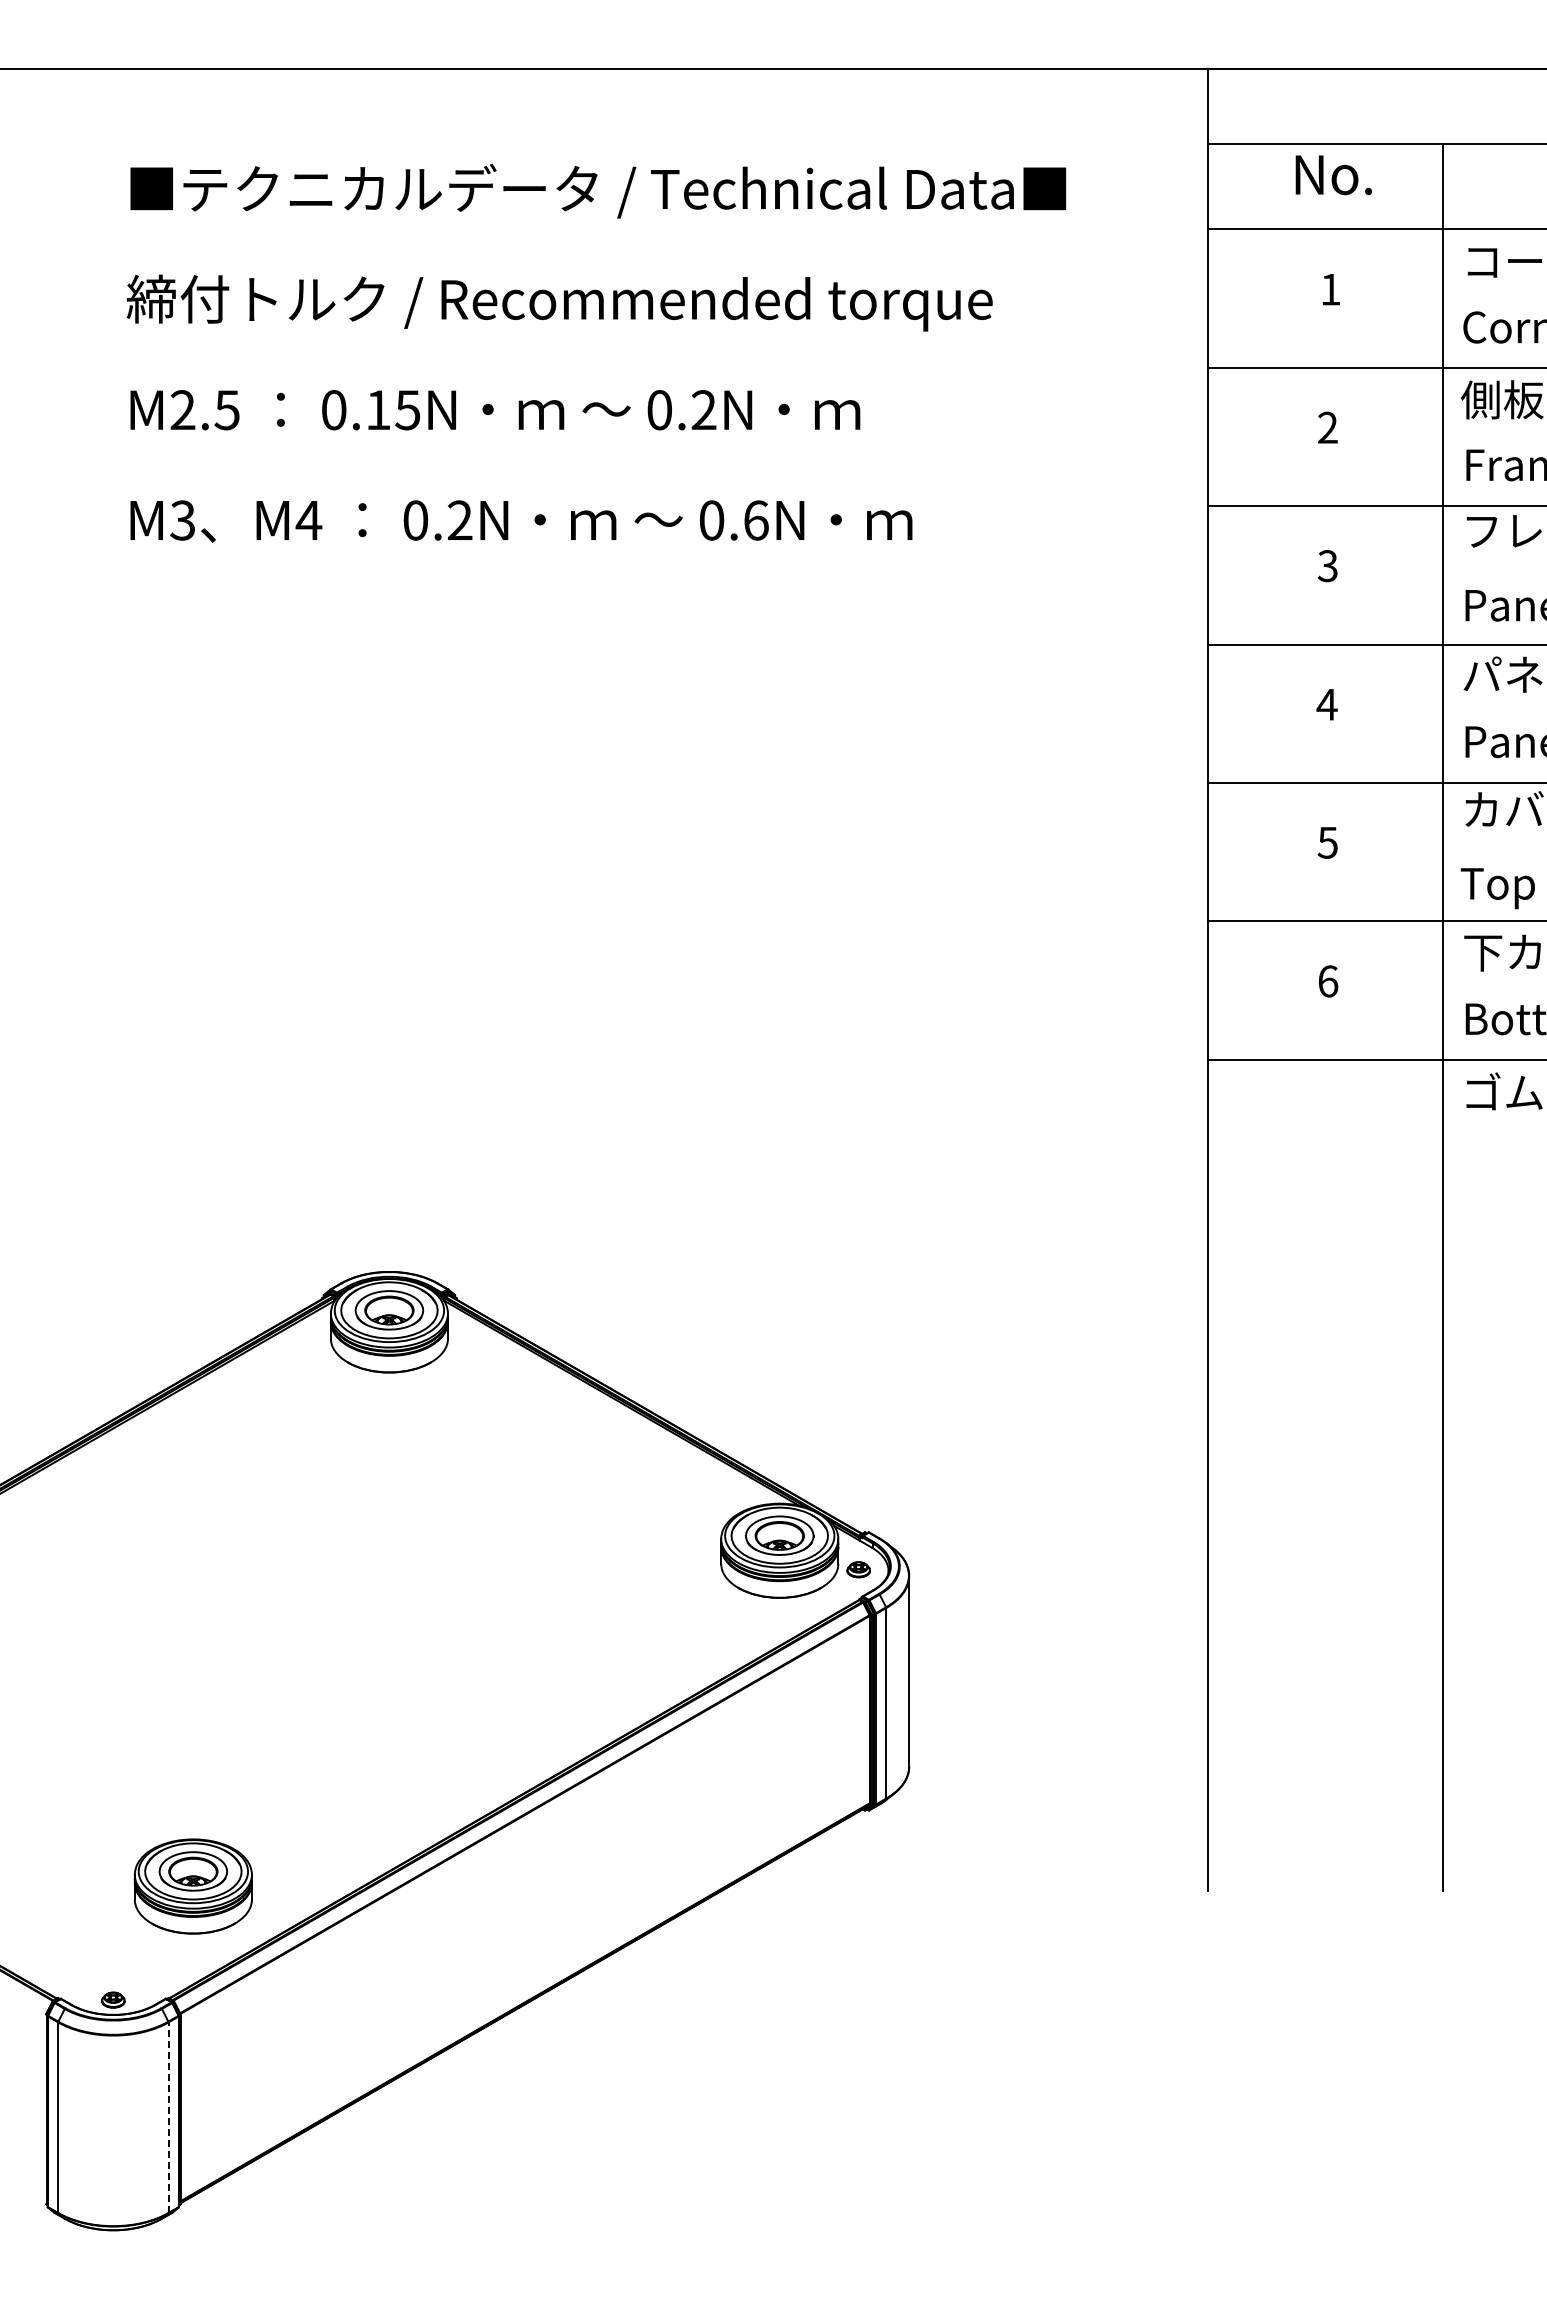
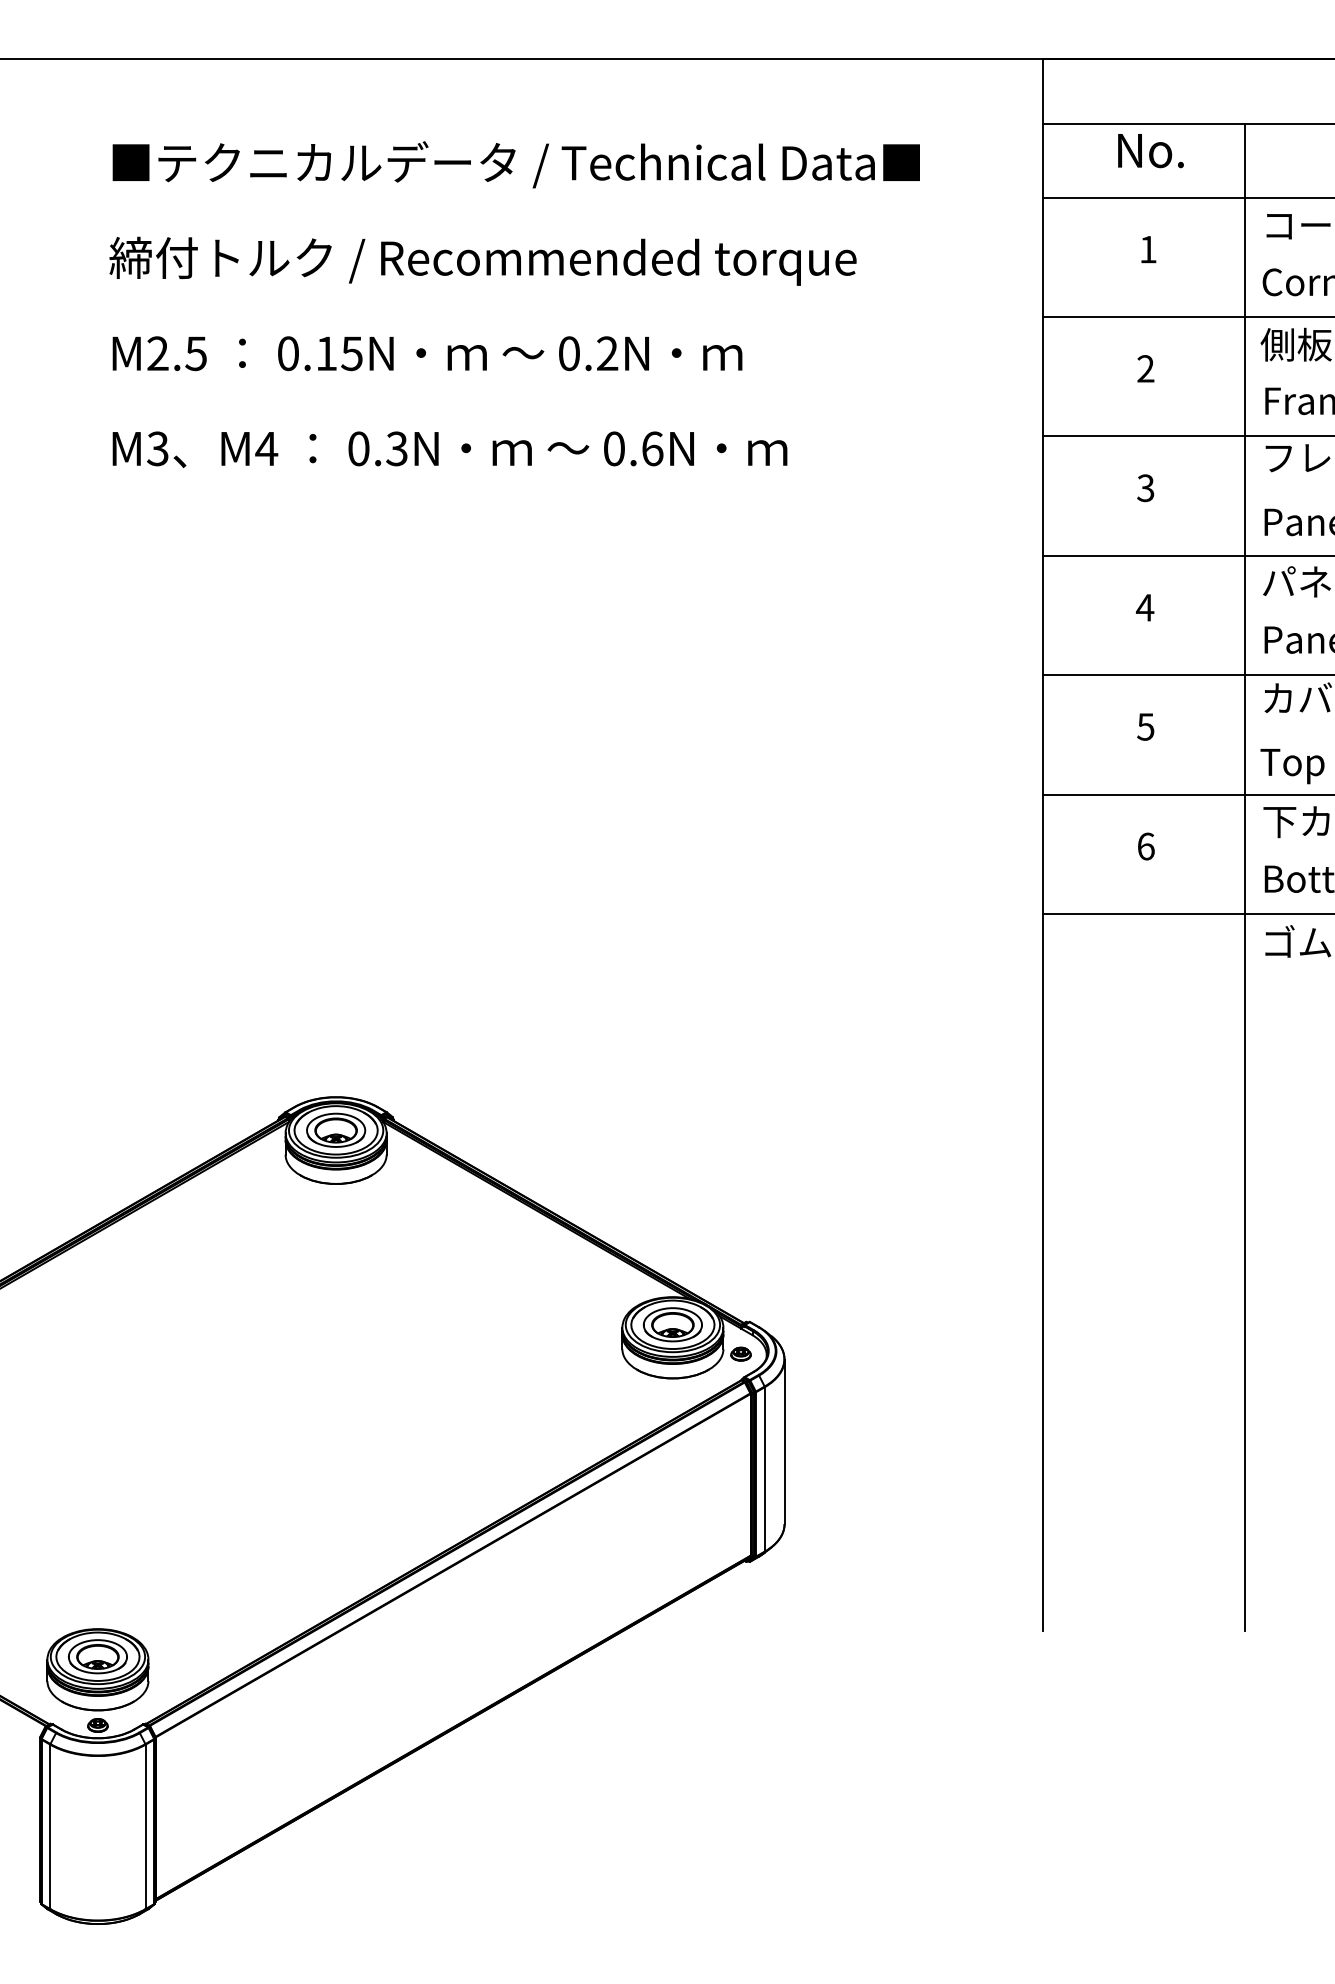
text: (459, 520) -> (396, 448), 0.2N -> 0.3N
part: (192, 1886) -> (97, 1669), moved
line: (168, 2117) -> (145, 1826), dashed -> solid

